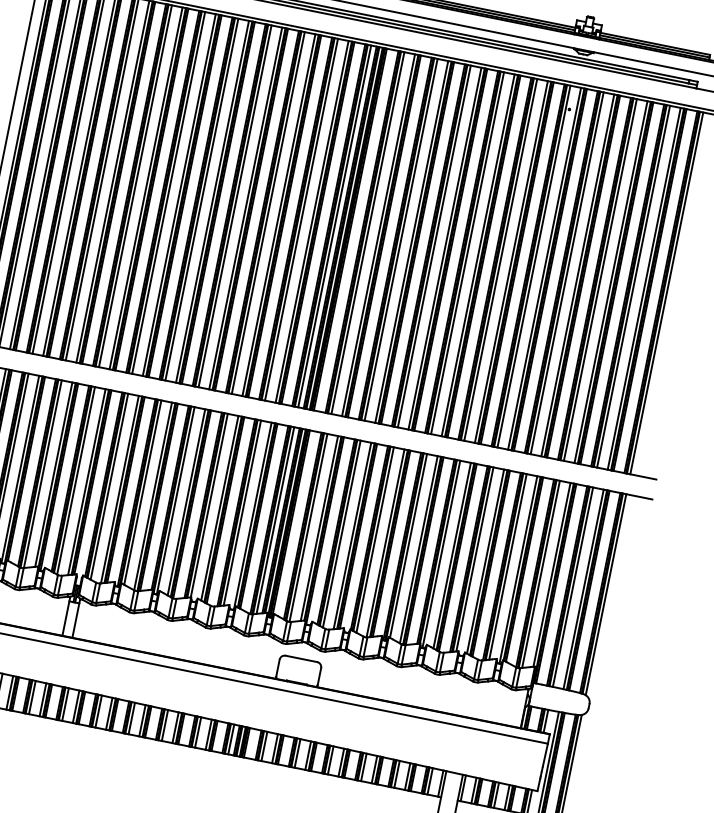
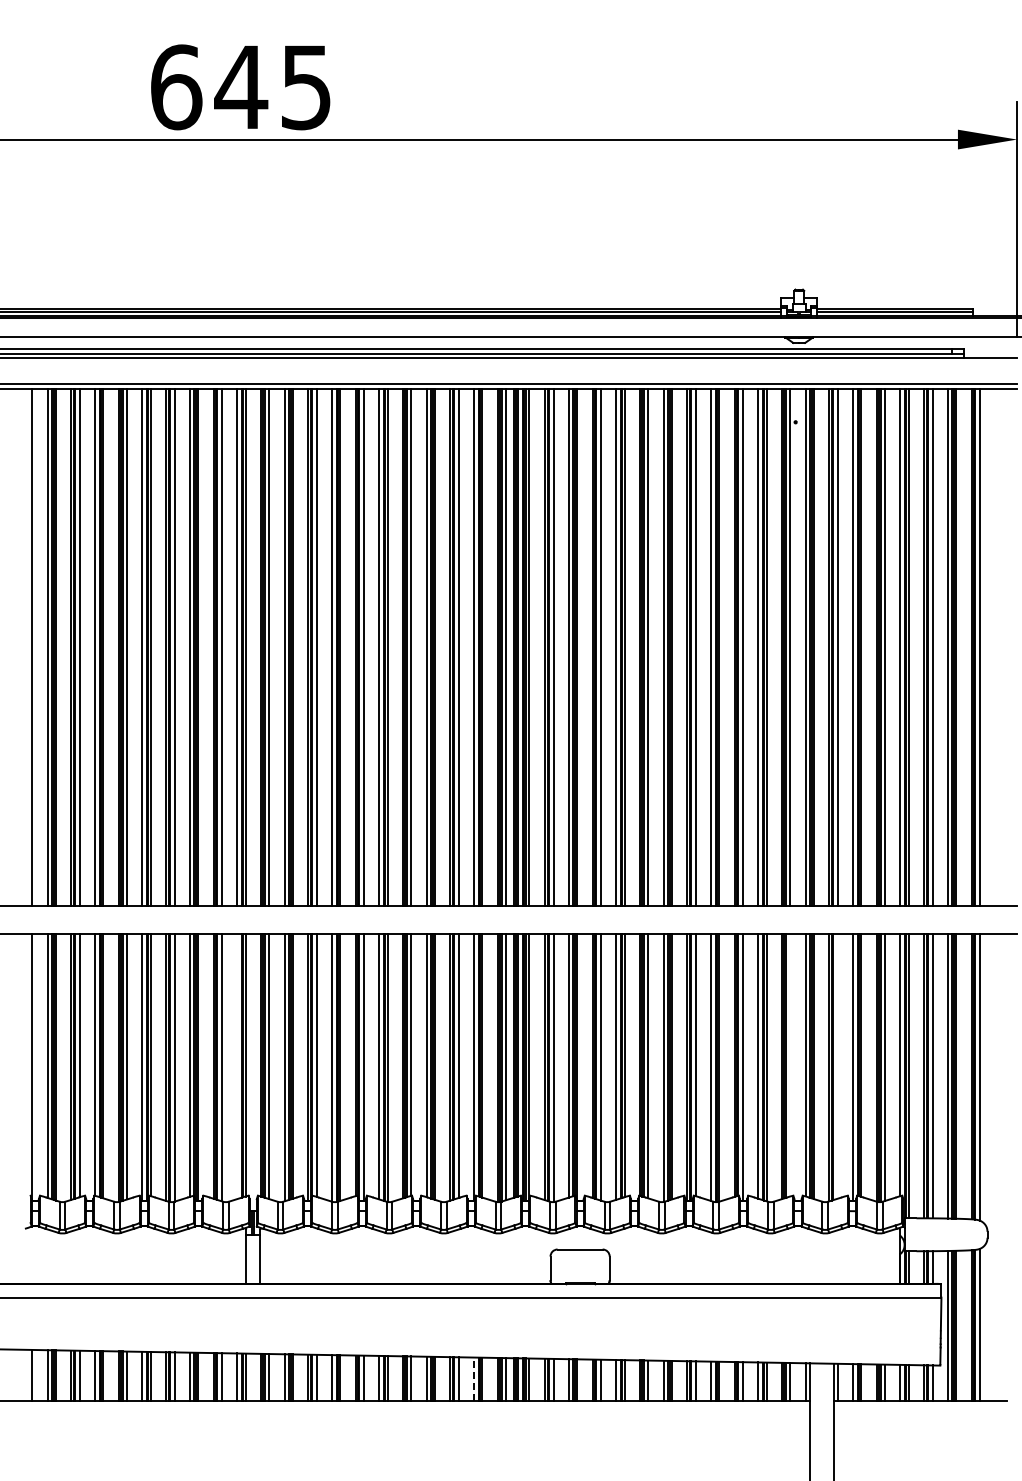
line: (87, 482) -> (237, 1066), removed
line: (475, 558) -> (790, 1064), removed
line: (507, 566) -> (837, 1065), removed
line: (209, 735) -> (474, 1379), solid -> dashed

